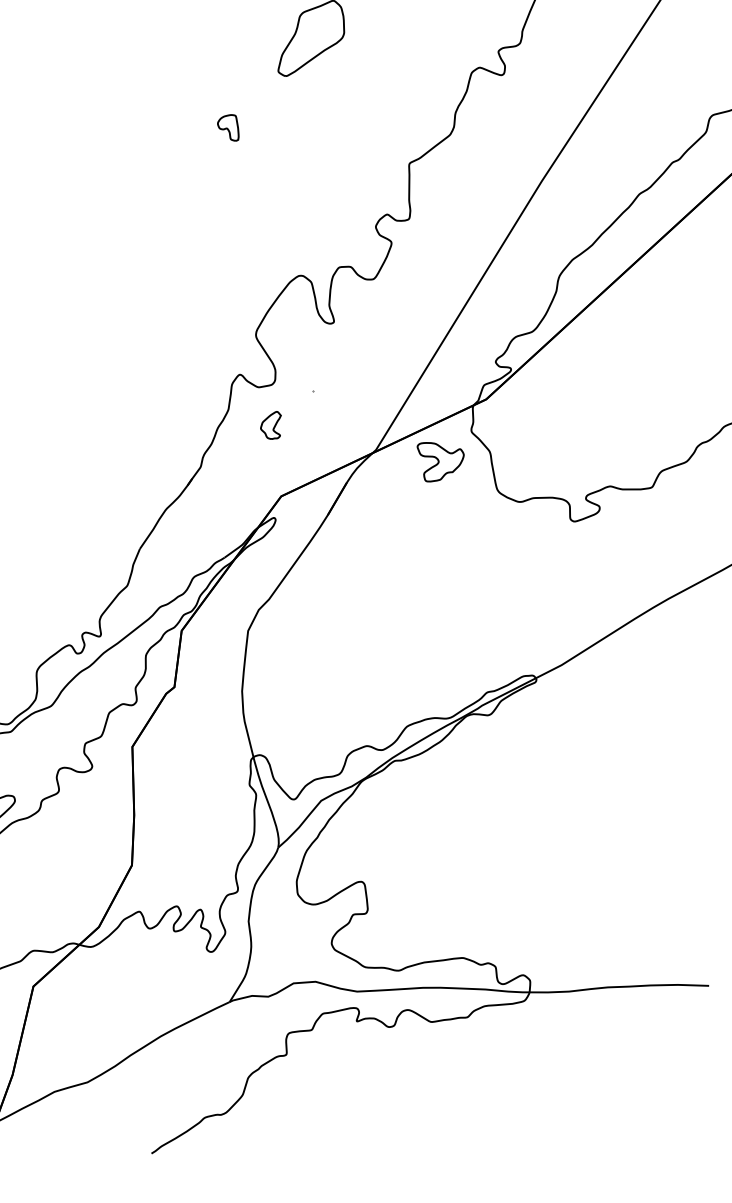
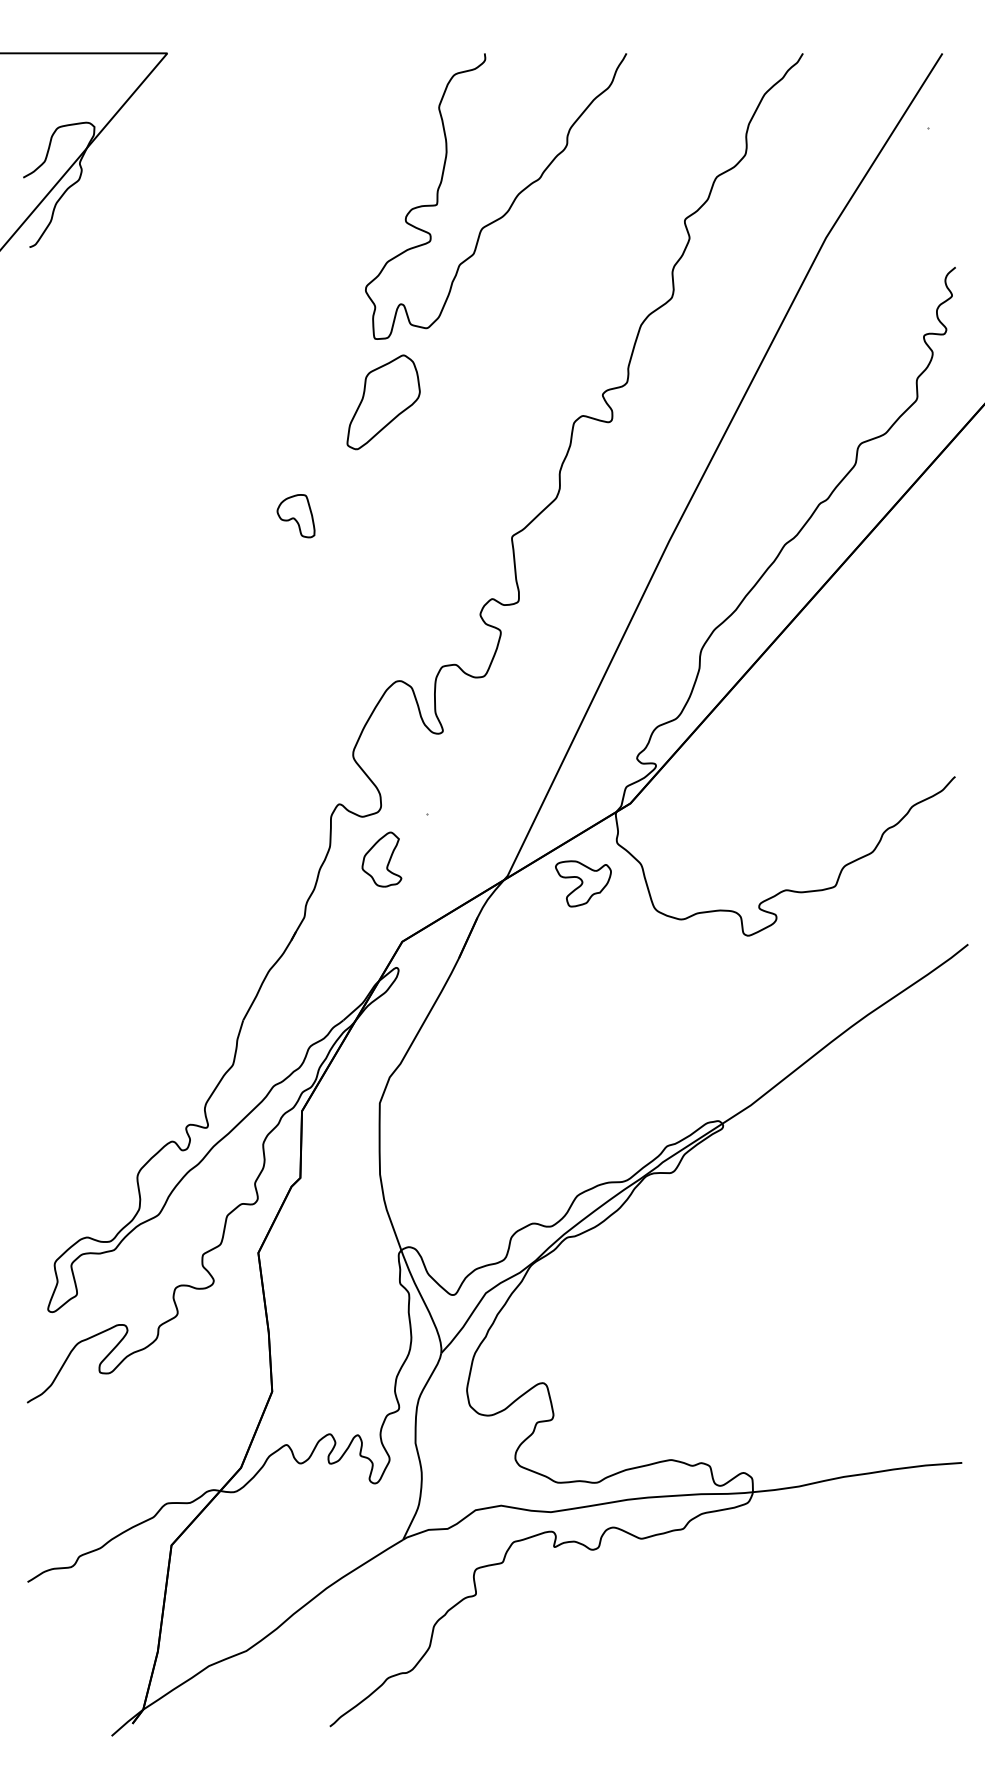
part: (228, 127) -> (295, 516), size x1.43
part: (270, 425) -> (381, 859), size x1.67

